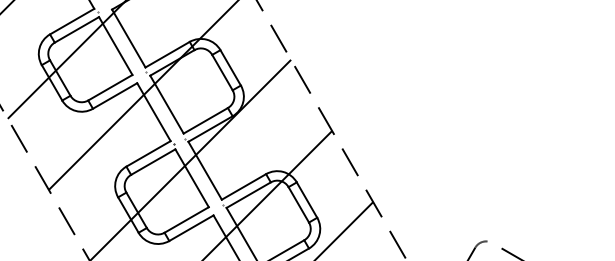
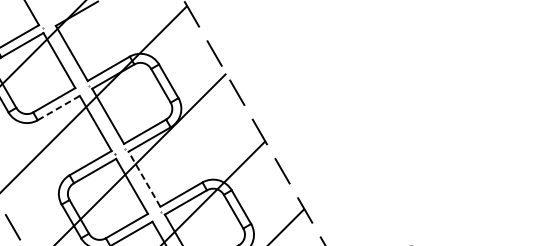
line: (115, 95) -> (59, 107), solid -> dashed
line: (204, 170) -> (143, 179), solid -> dashed

